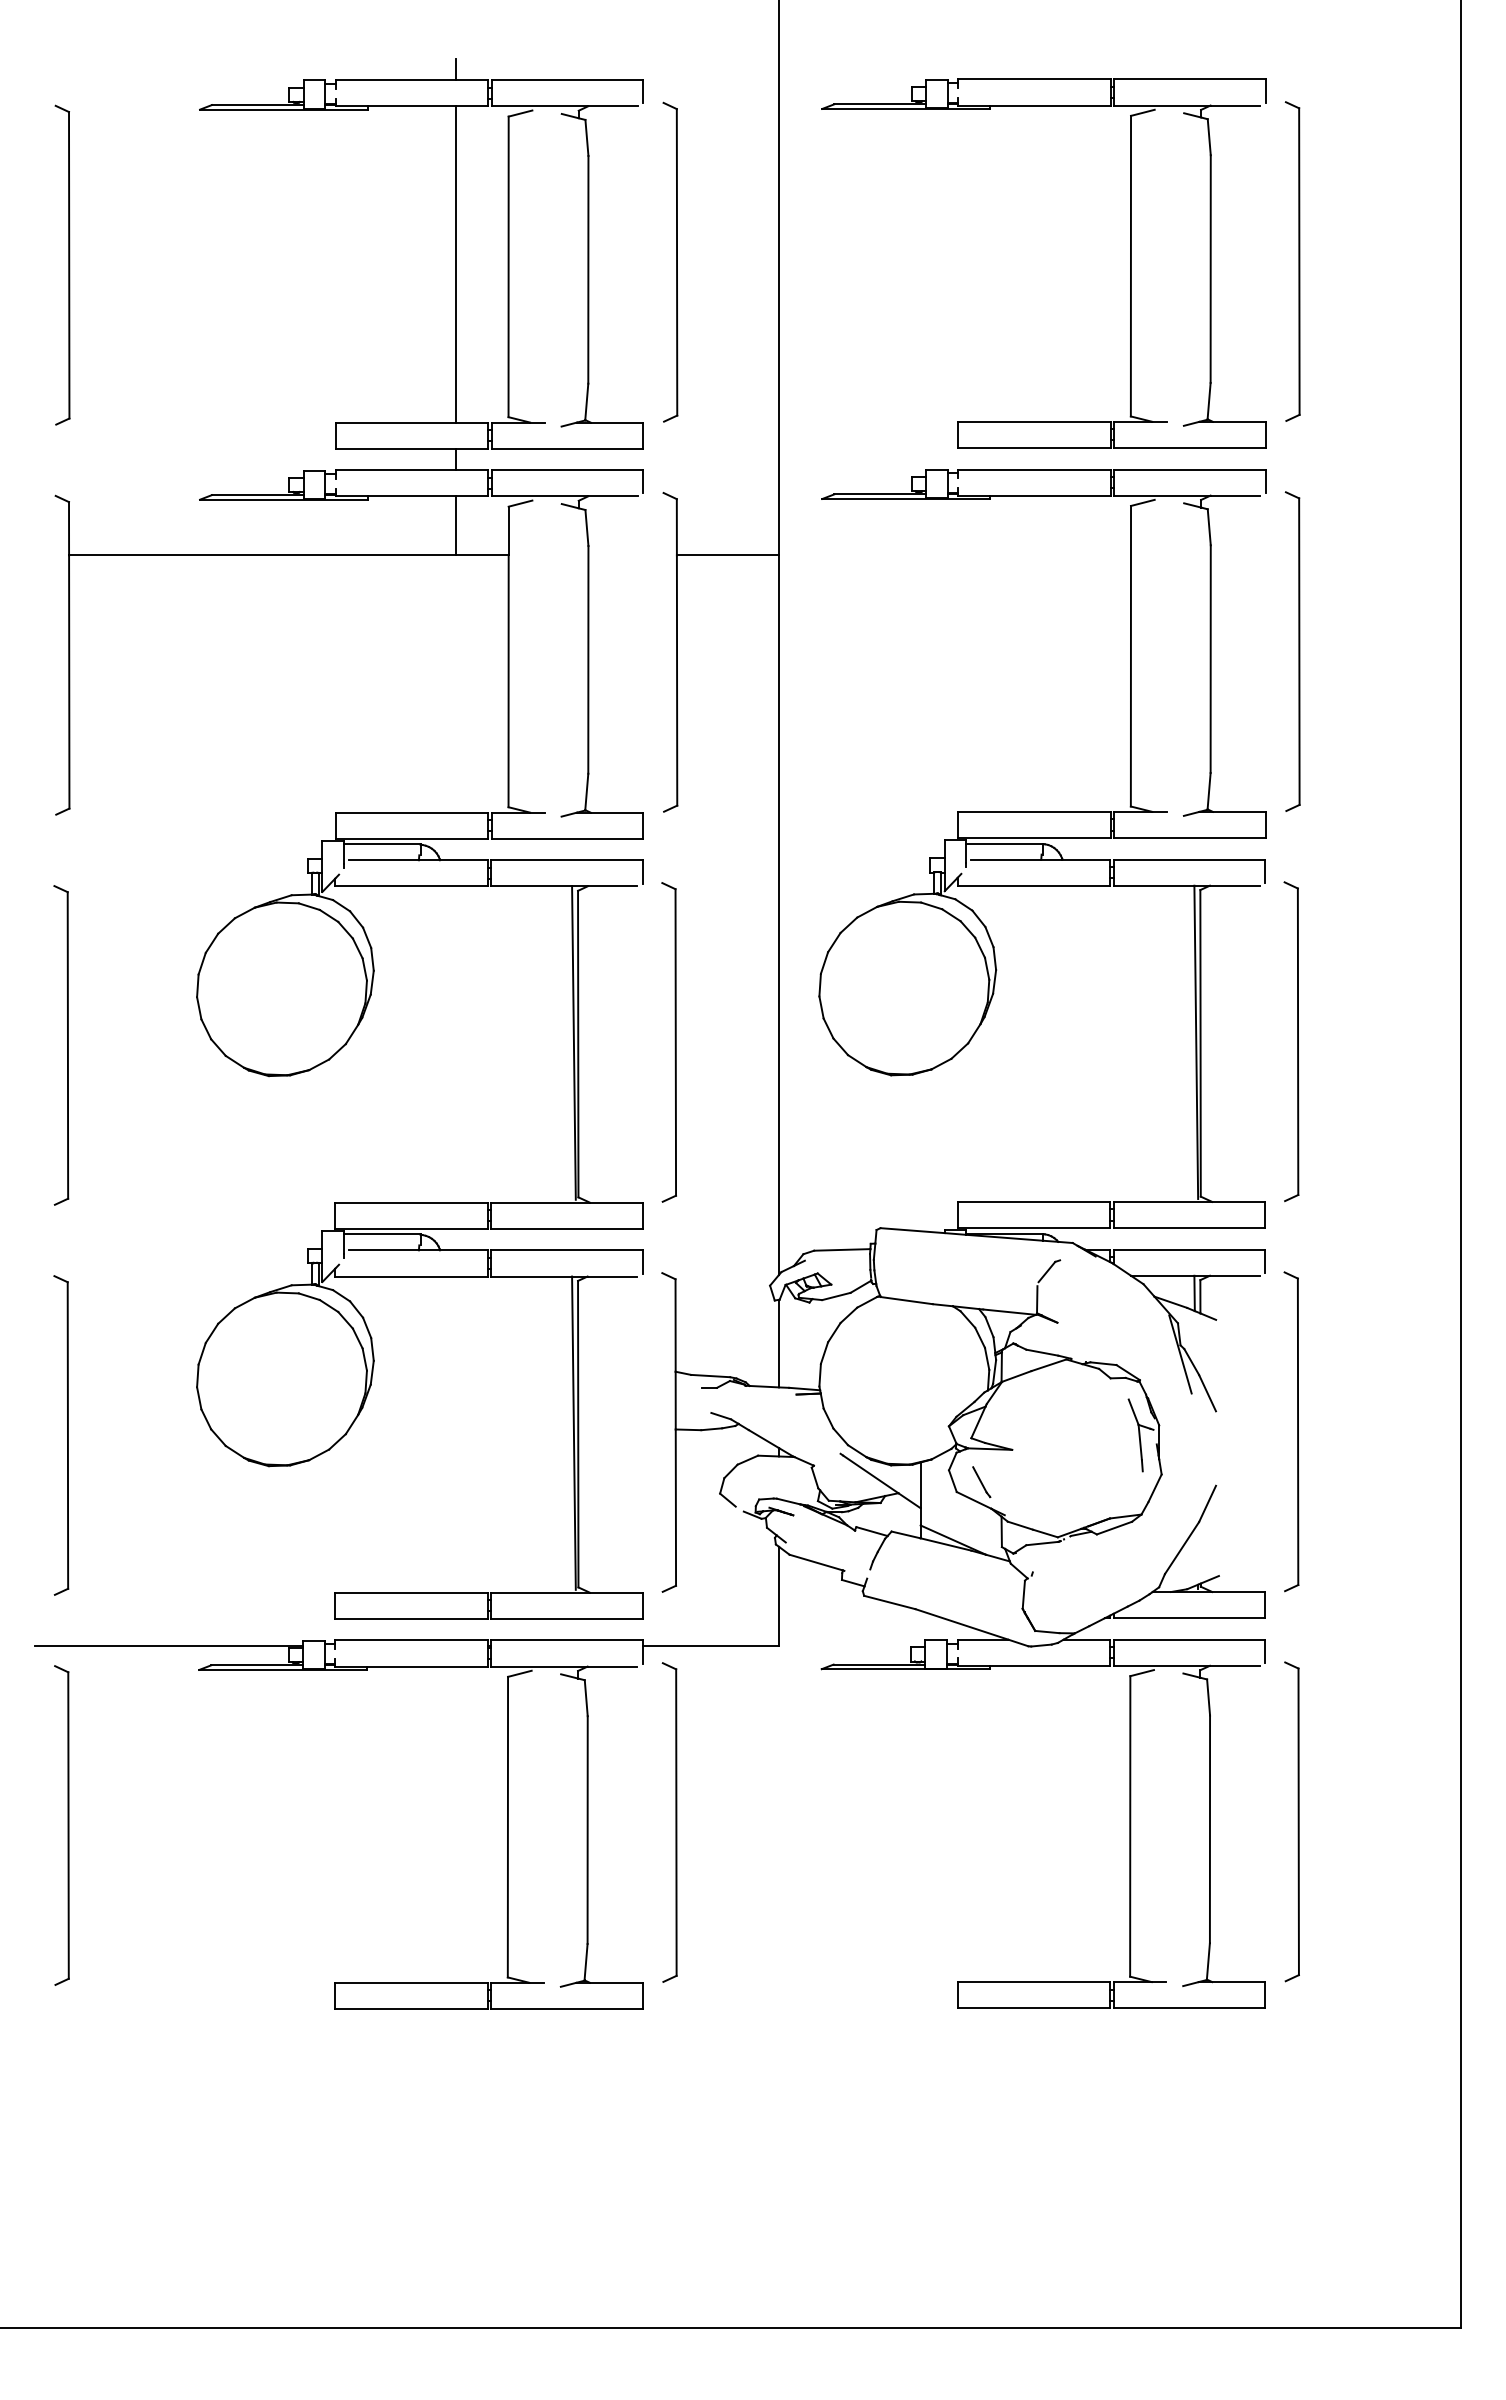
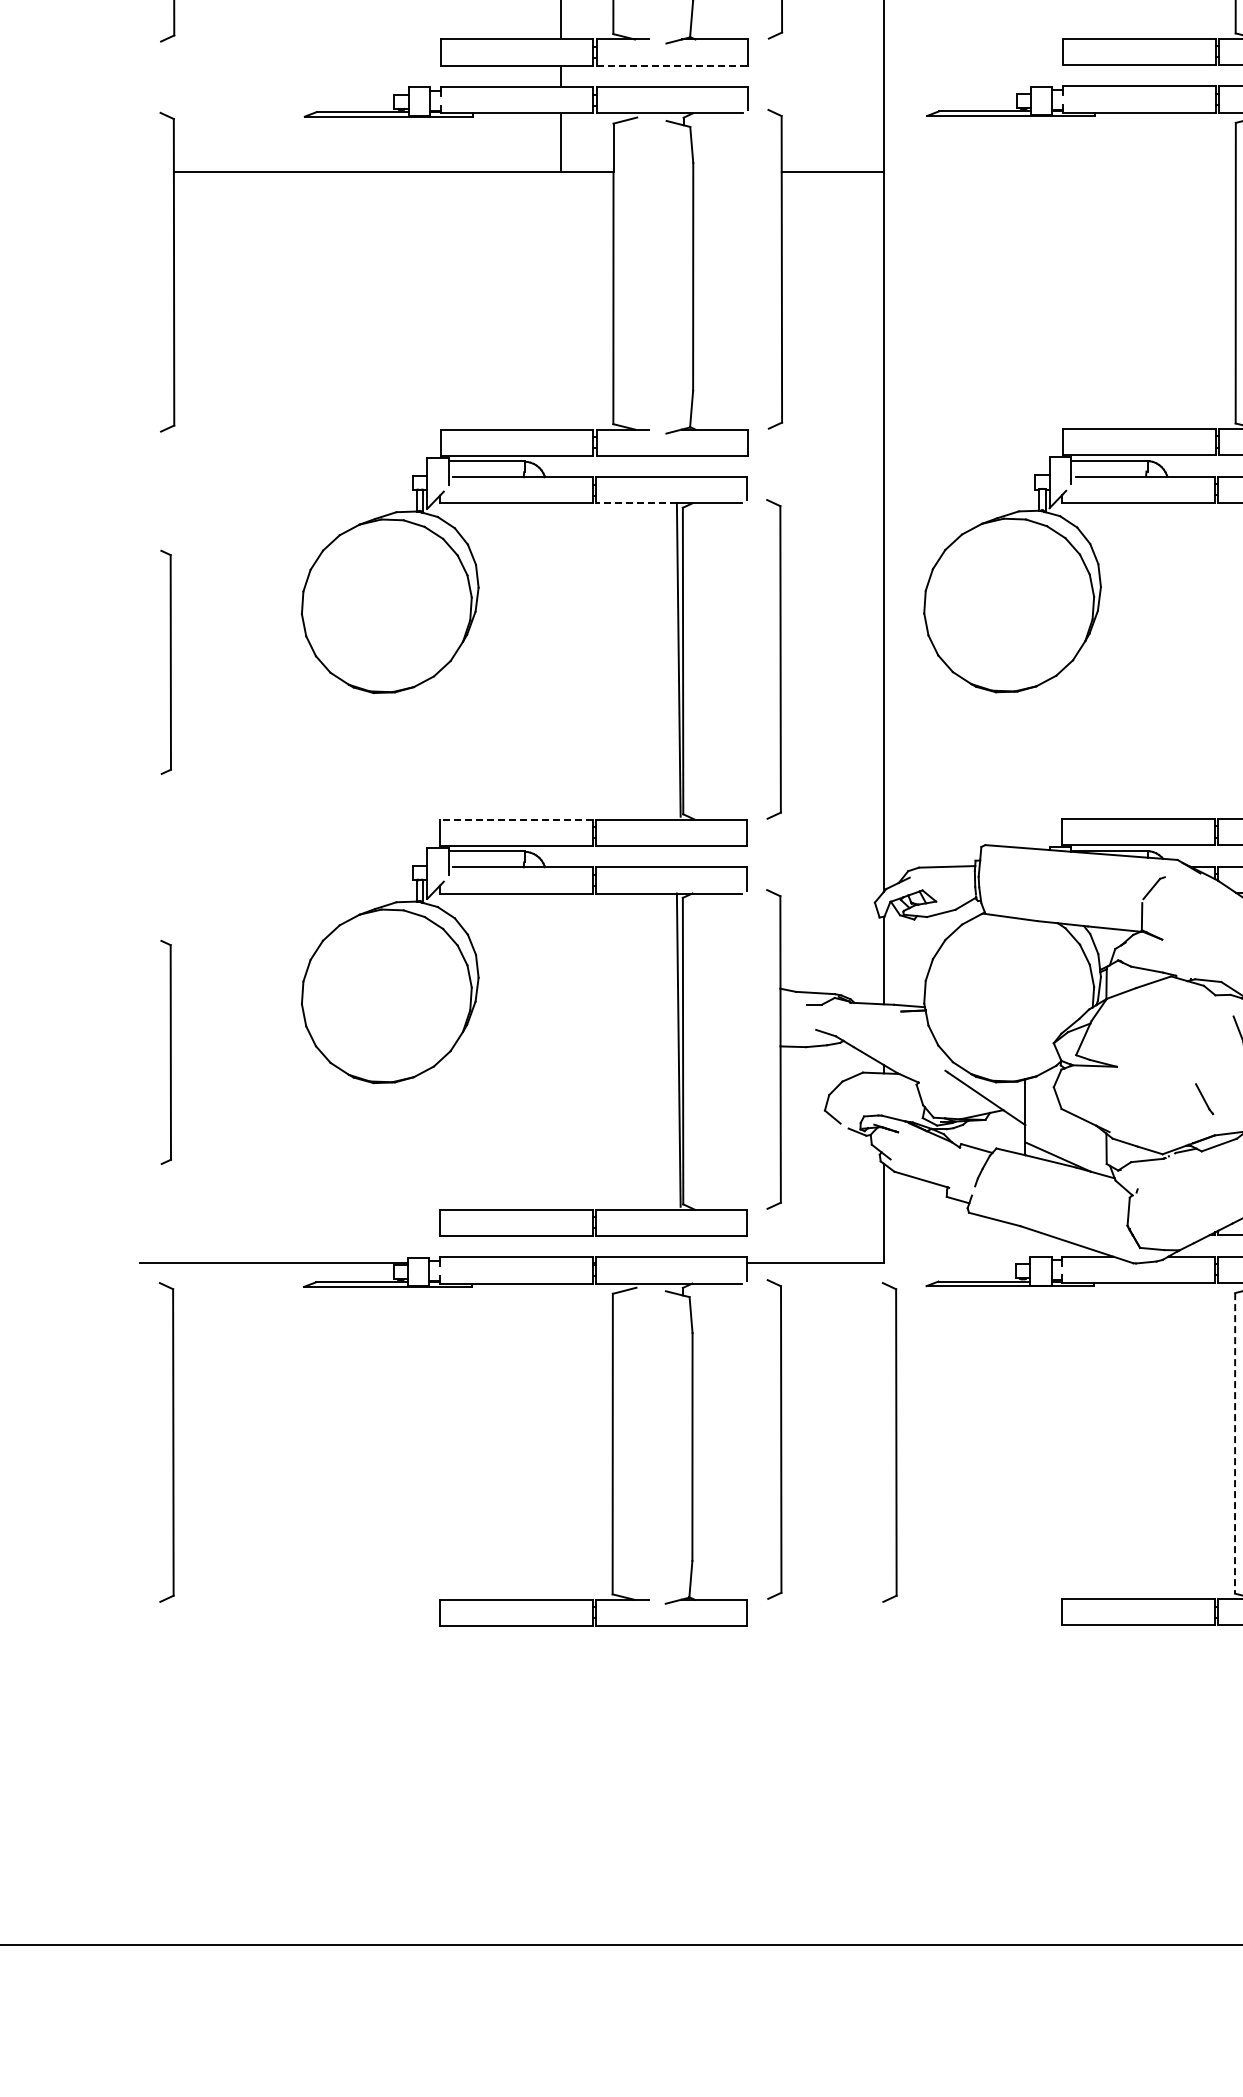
line: (567, 448) -> (672, 65), solid -> dashed
line: (531, 886) -> (636, 503), solid -> dashed
part: (61, 1045) -> (166, 662), size x0.7
line: (411, 1202) -> (516, 819), solid -> dashed
part: (61, 1435) -> (166, 1052), size x0.7
line: (981, 1482) -> (1204, 1099), moved
part: (784, 1825) -> (889, 1442), added
line: (1130, 1826) -> (1235, 1443), solid -> dashed

